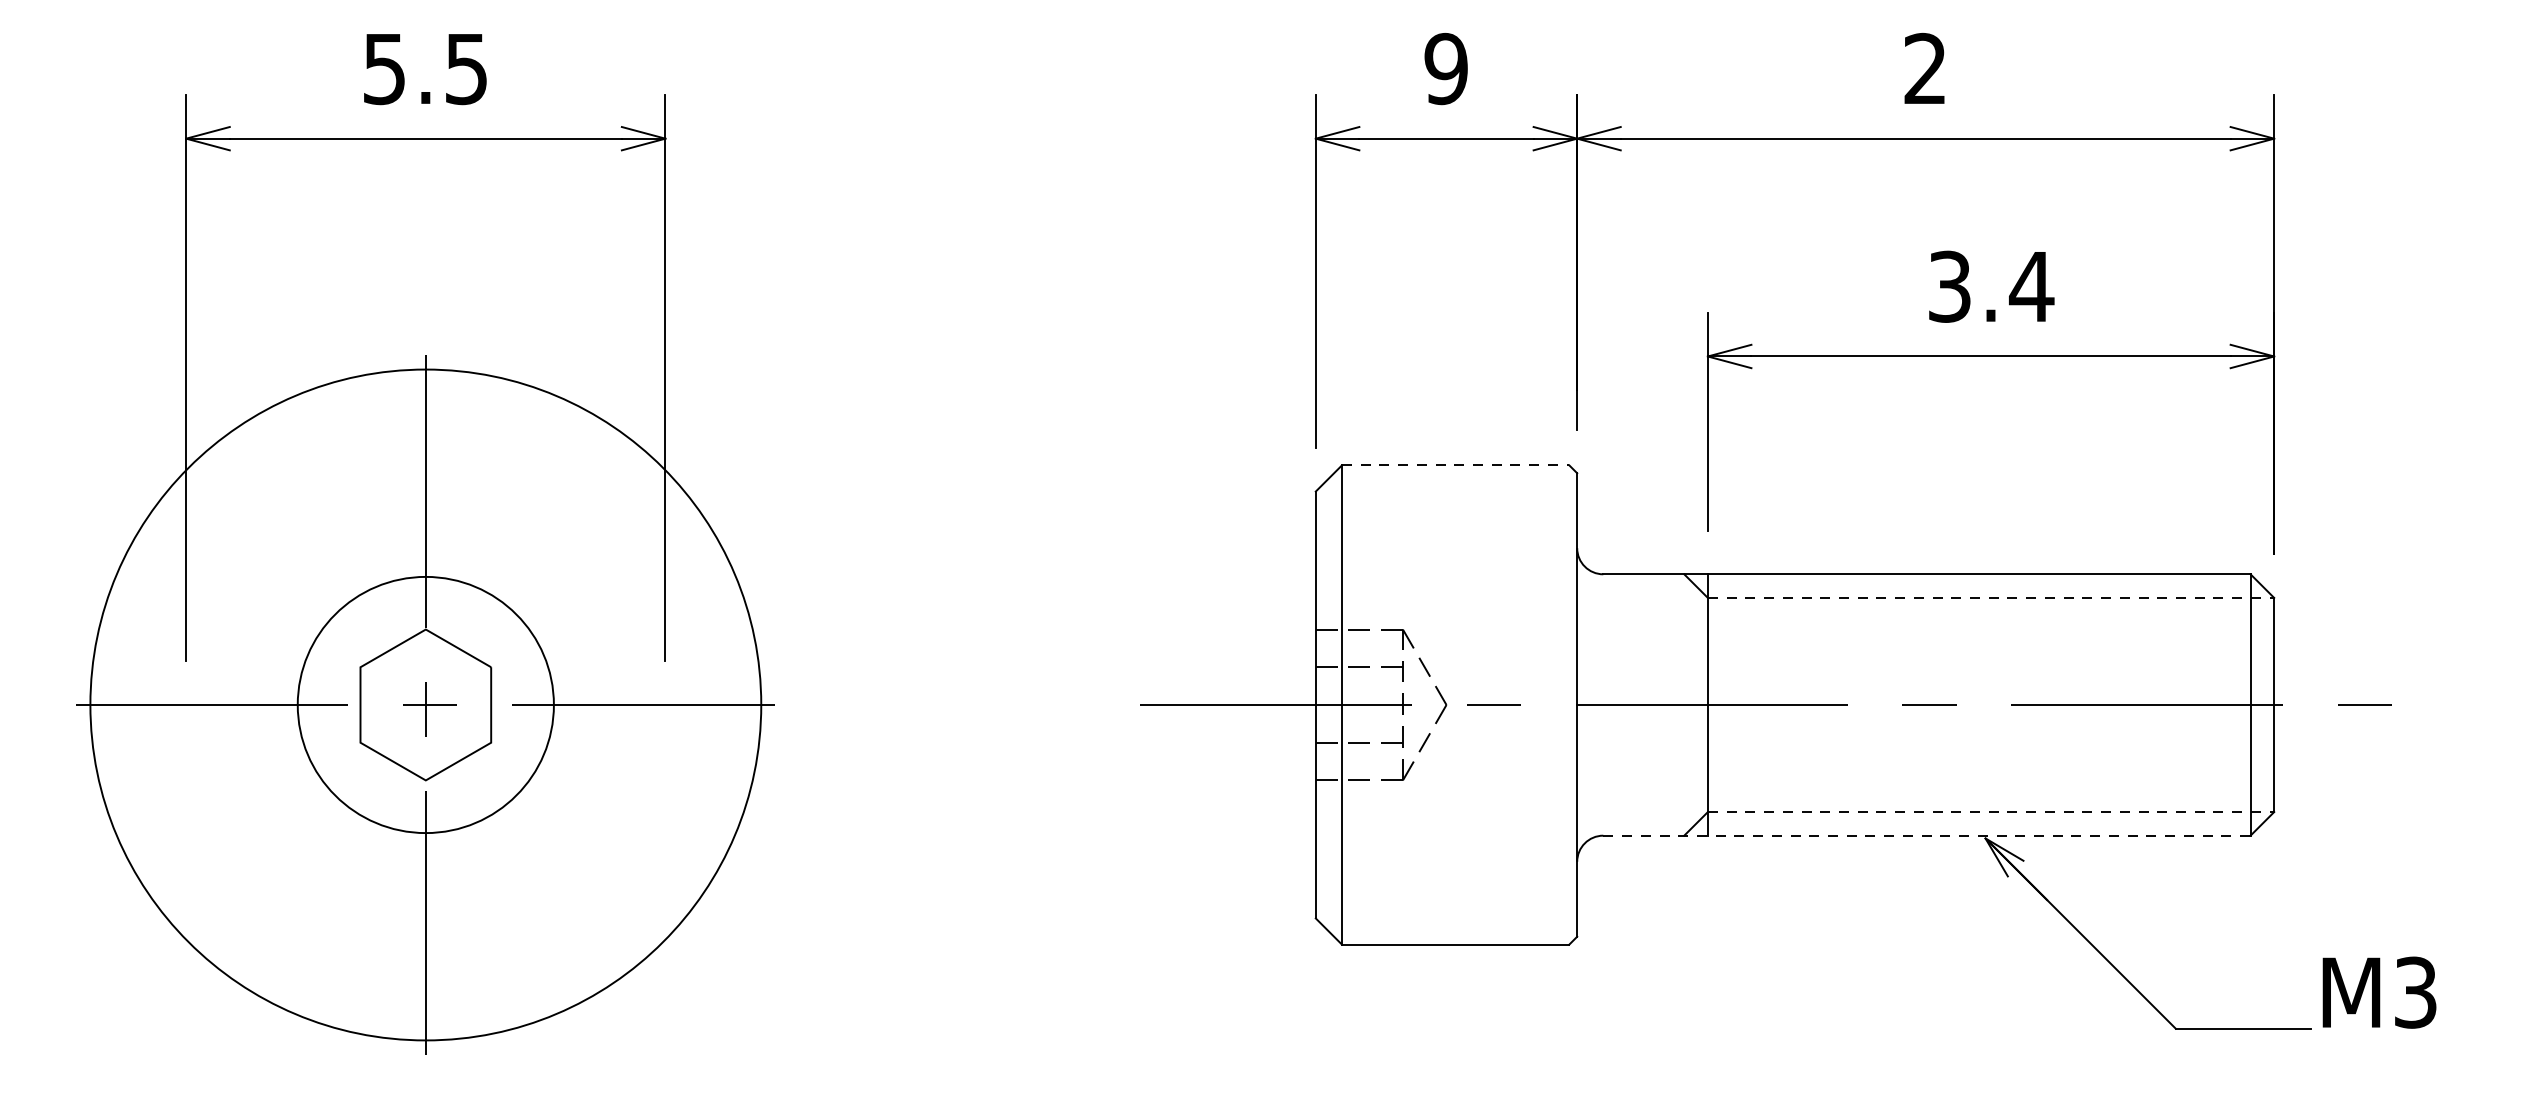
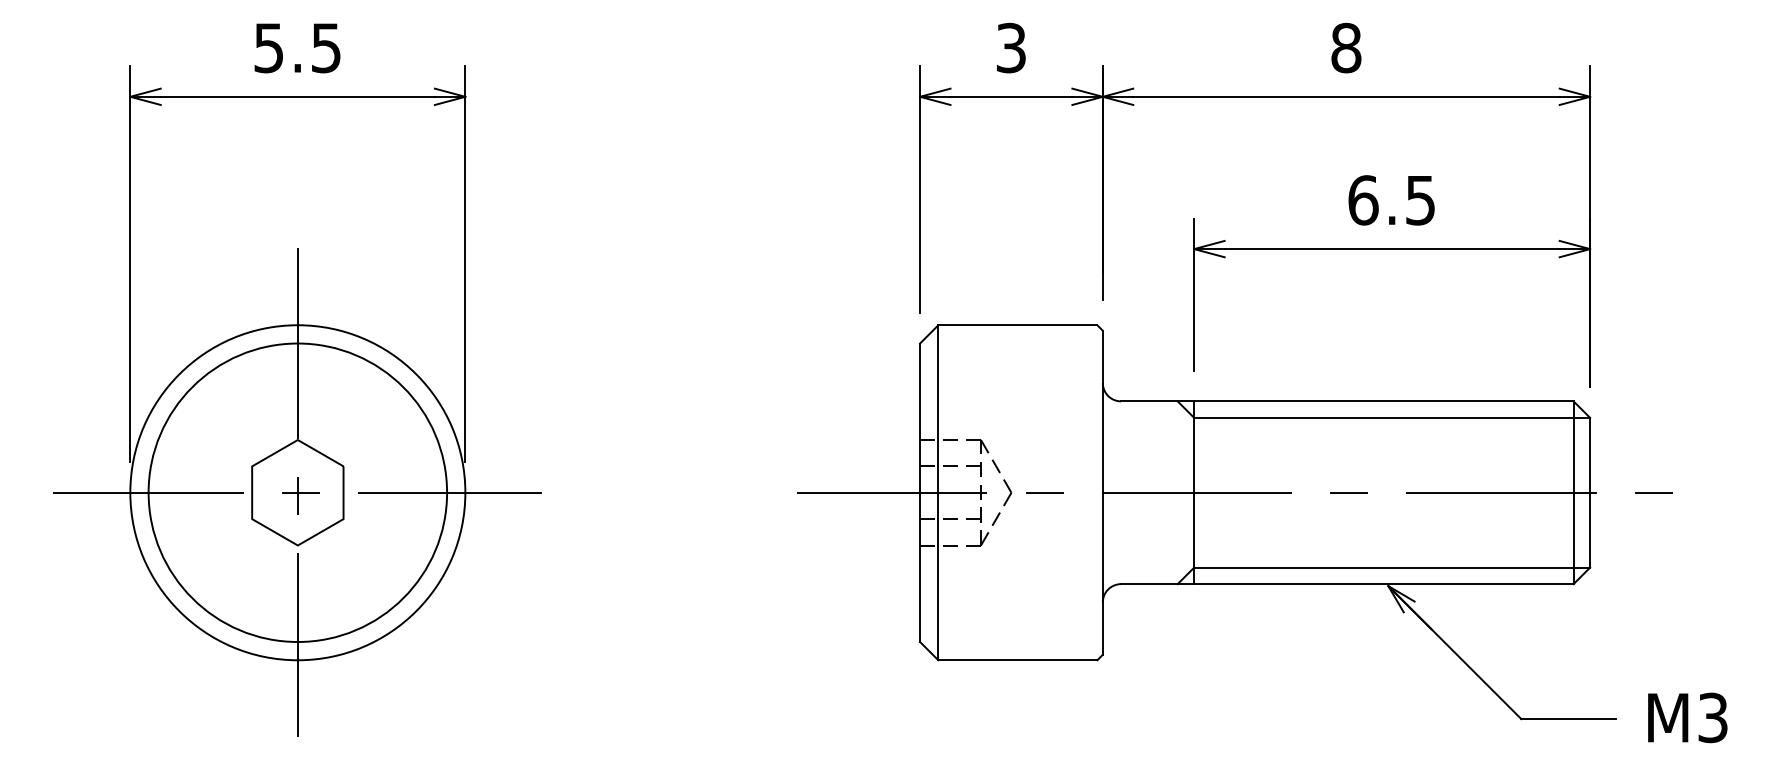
text: (1925, 68) -> (1346, 47), 2 -> 8
text: (1446, 69) -> (1011, 48), 9 -> 3
text: (1991, 286) -> (1392, 200), 3.4 -> 6.5
line: (1456, 465) -> (1018, 325), dashed -> solid
line: (1991, 597) -> (1392, 417), dashed -> solid
circle: (425, 704) -> (297, 492), size x0.71
circle: (425, 704) -> (297, 492), size x1.67
line: (1991, 811) -> (1392, 567), dashed -> solid
line: (1927, 836) -> (1347, 584), dashed -> solid
text: (2379, 992) -> (1687, 717), moved

